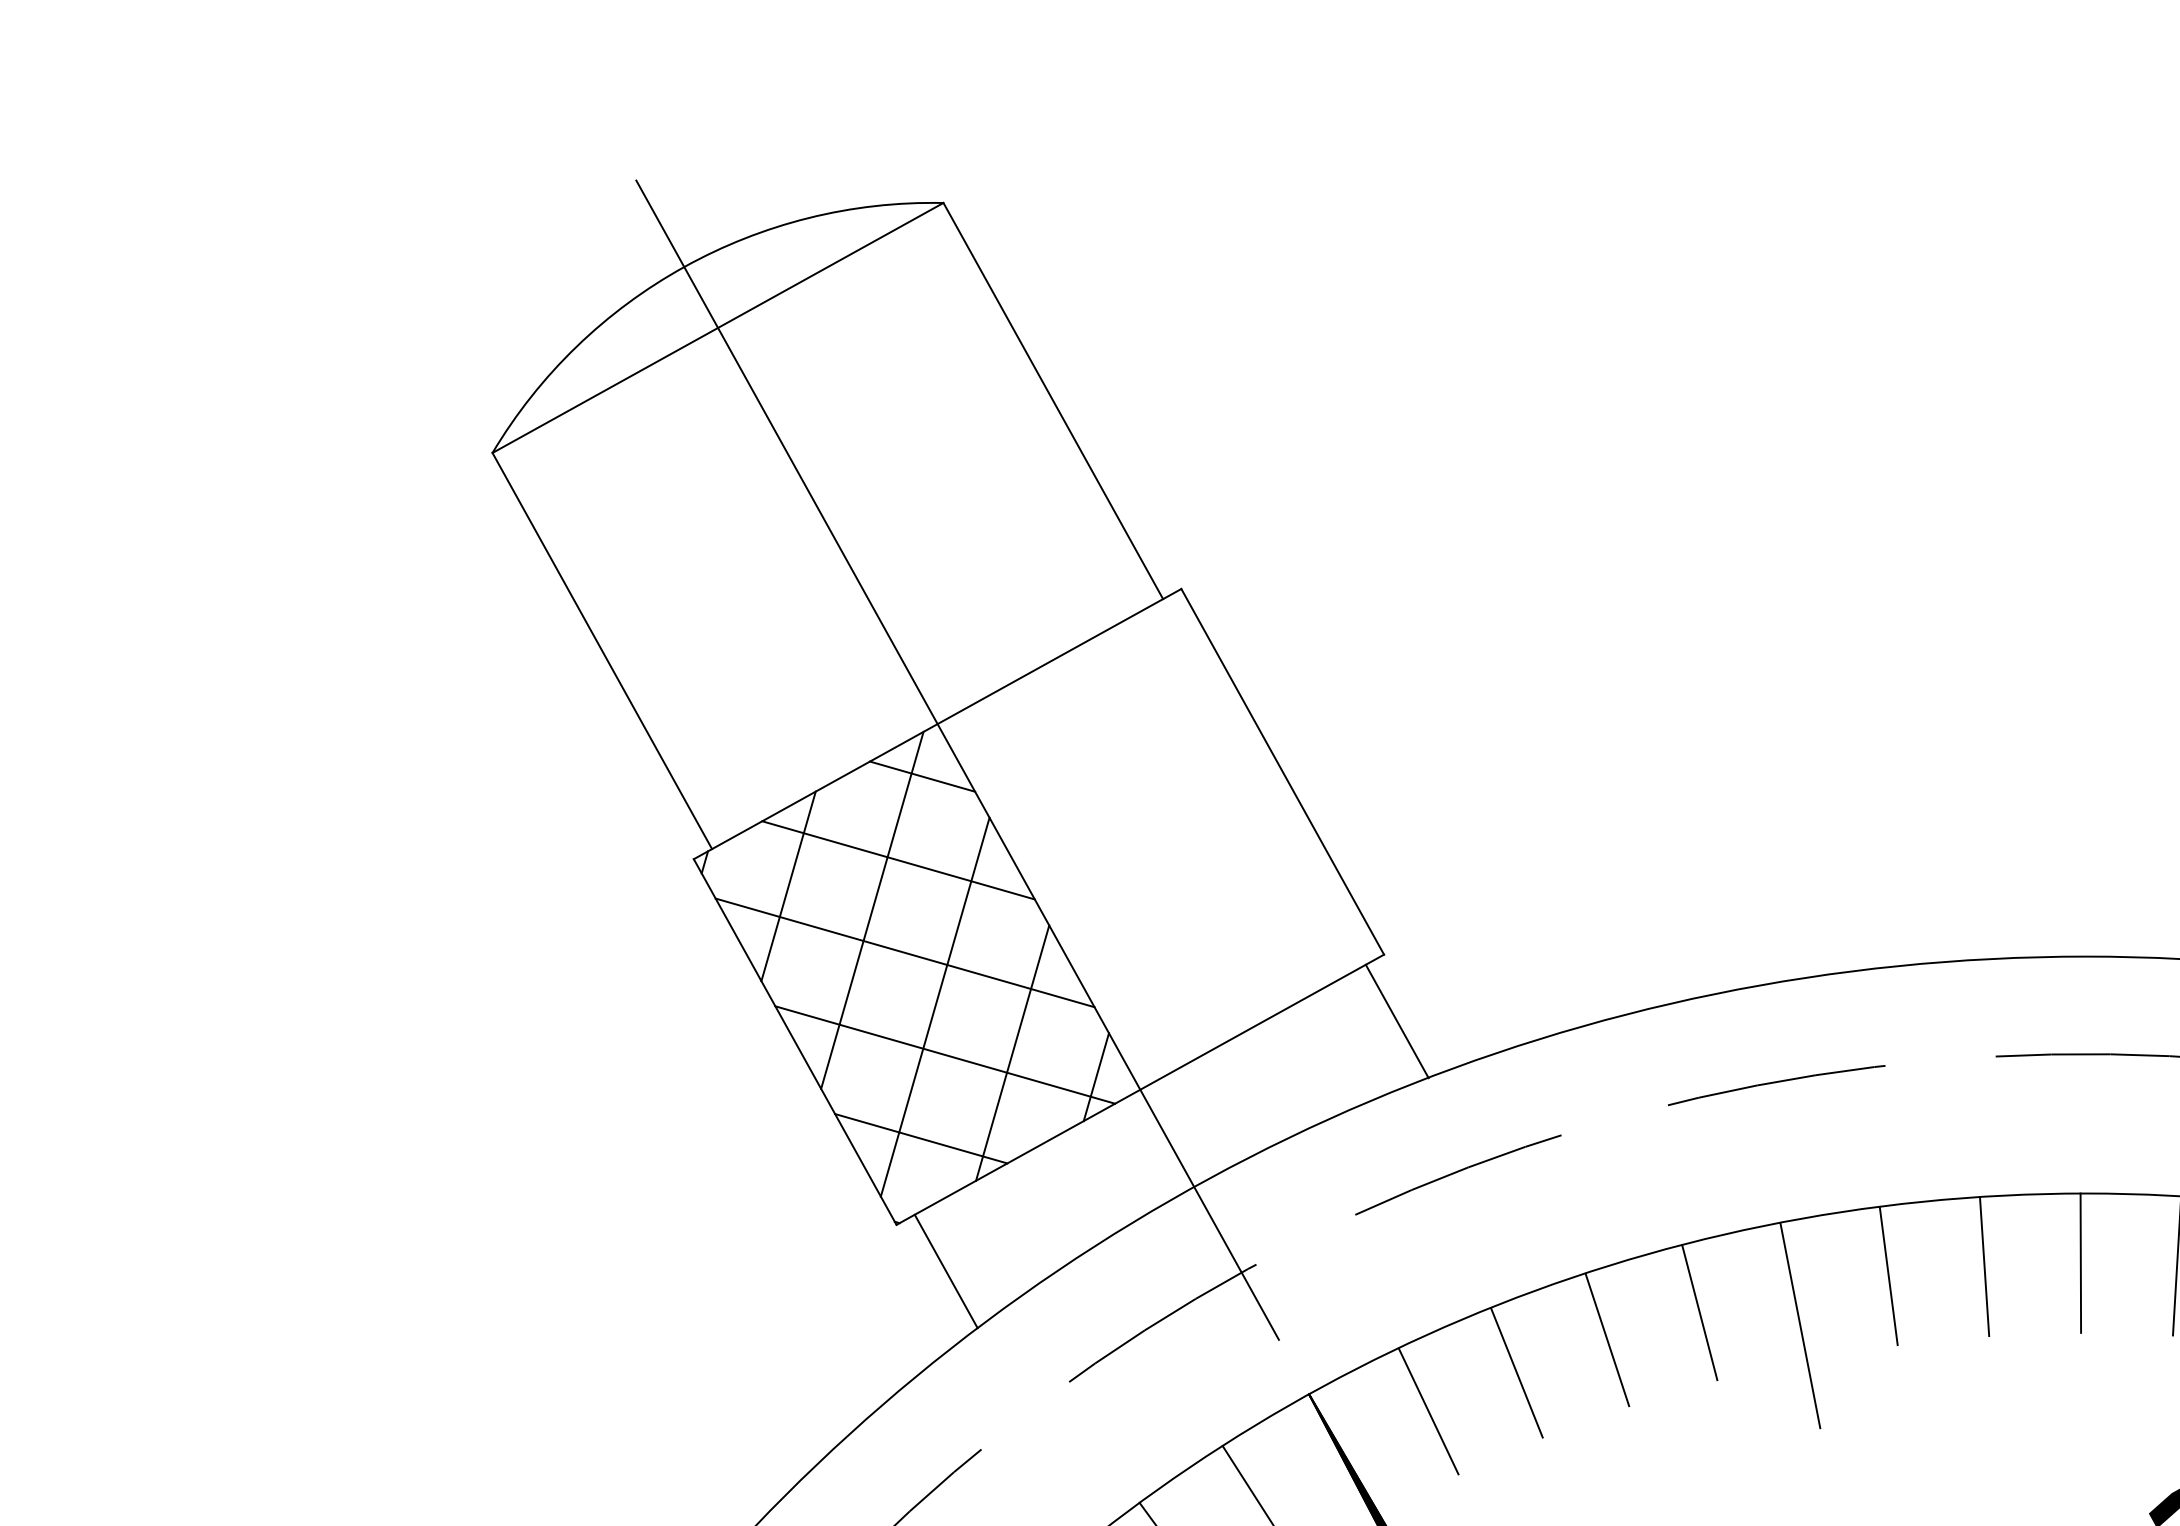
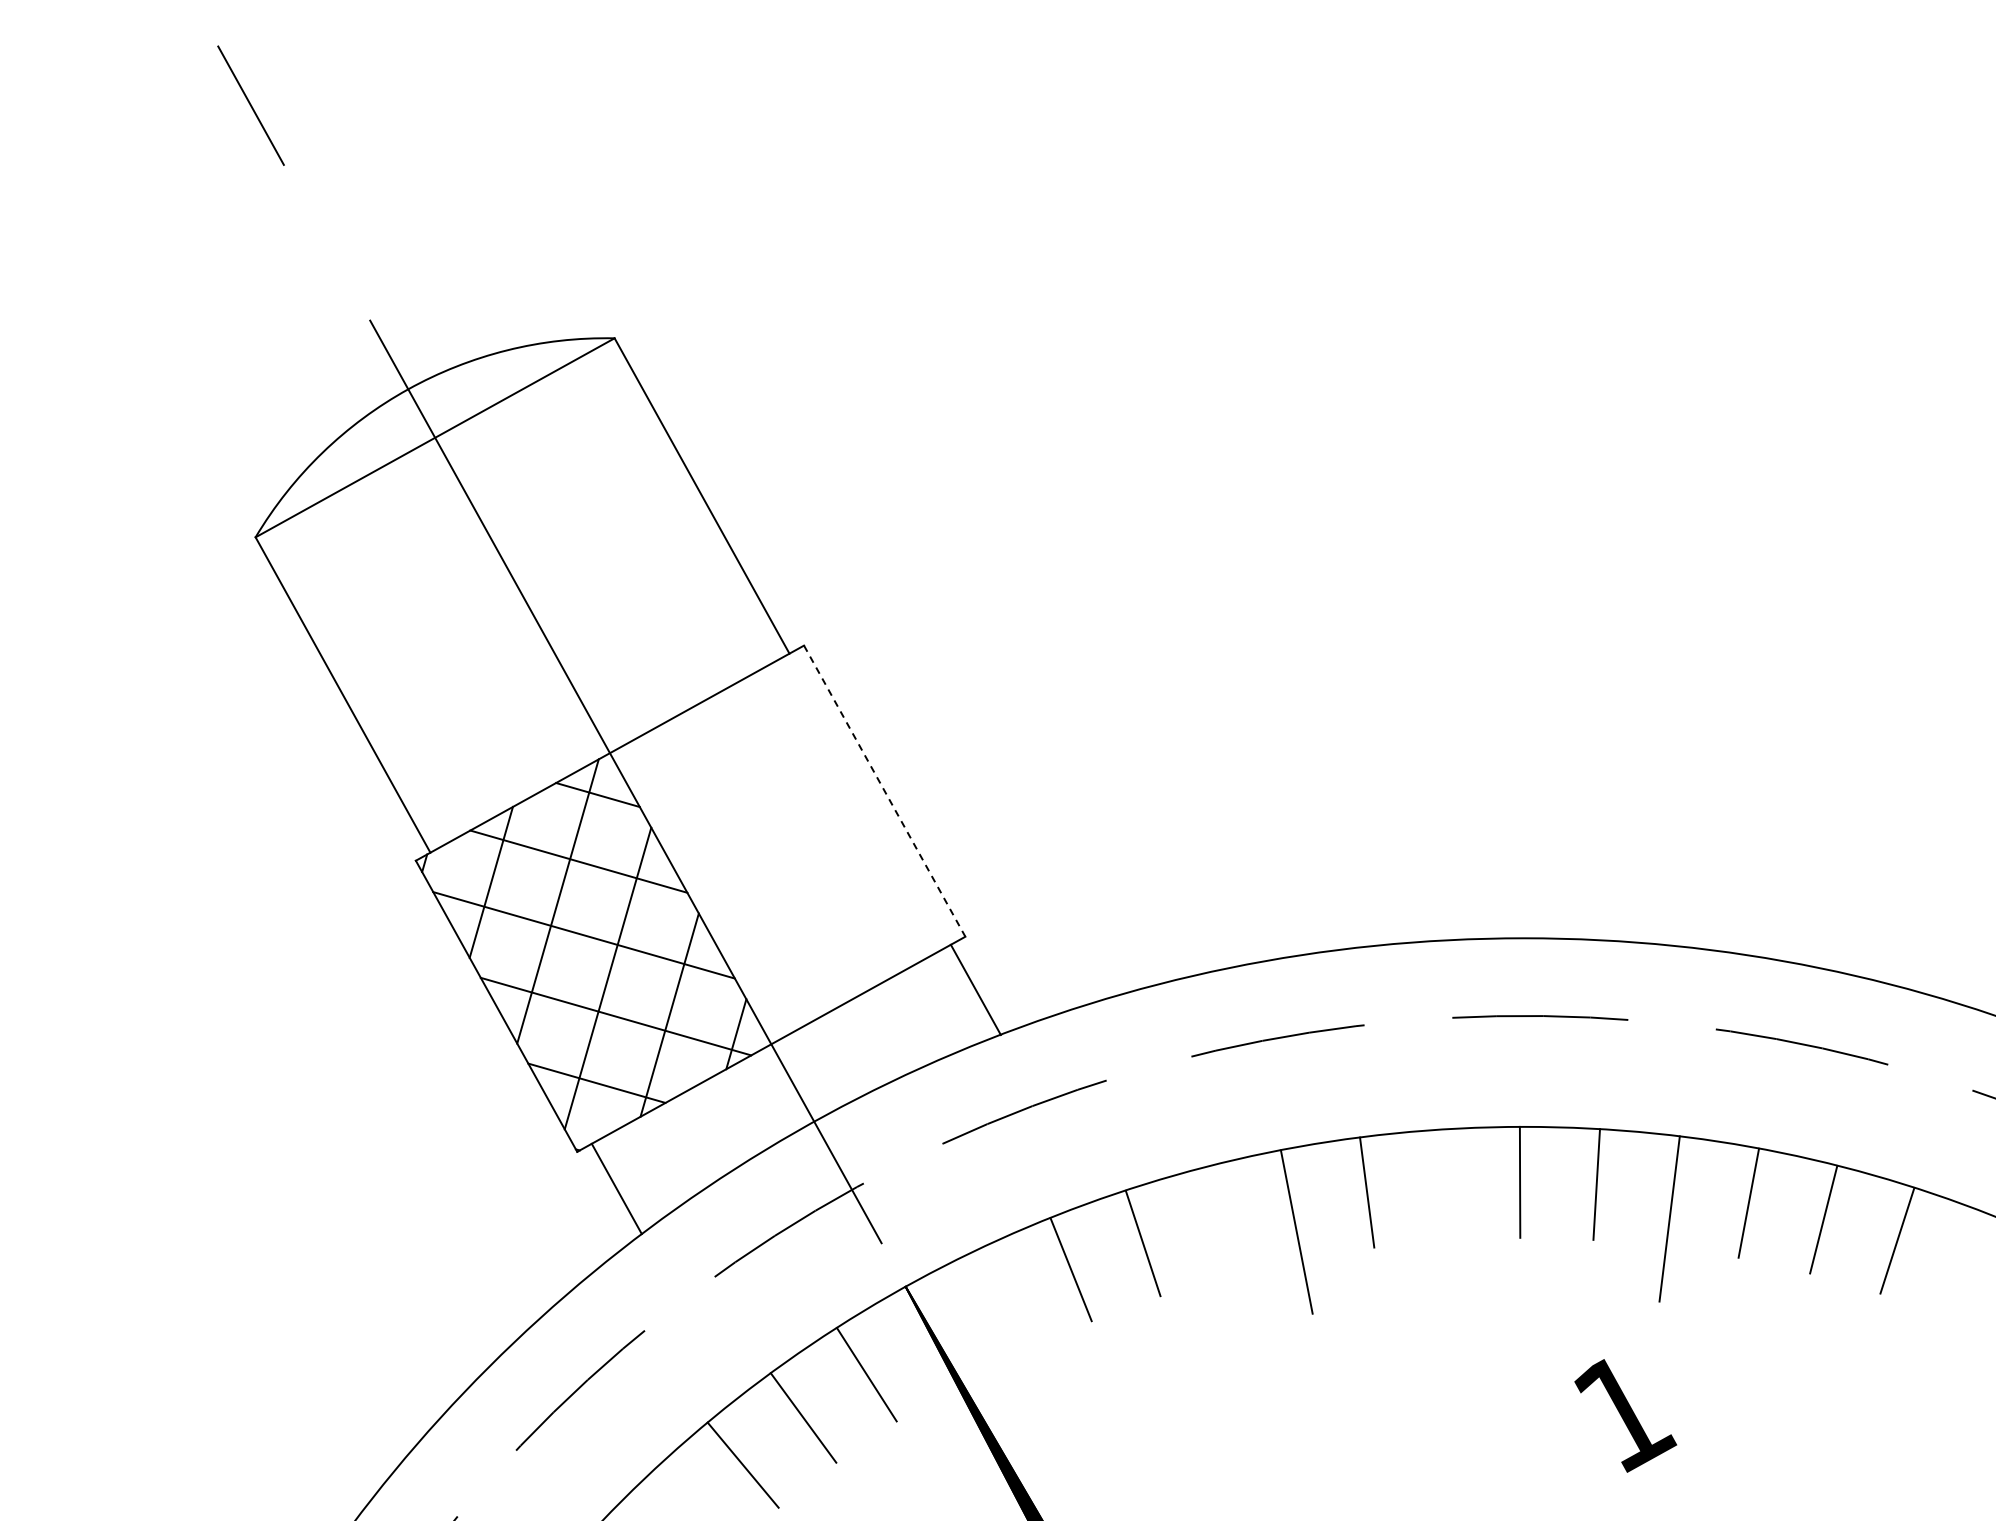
line: (1282, 772) -> (884, 791), solid -> dashed
line: (1984, 1265) -> (1443, 1184), removed
line: (1699, 1312) -> (1216, 1221), removed
line: (1428, 1411) -> (1000, 1300), removed

